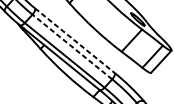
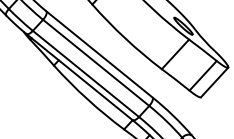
line: (74, 40) -> (99, 54), dashed -> solid
line: (71, 46) -> (95, 62), dashed -> solid

